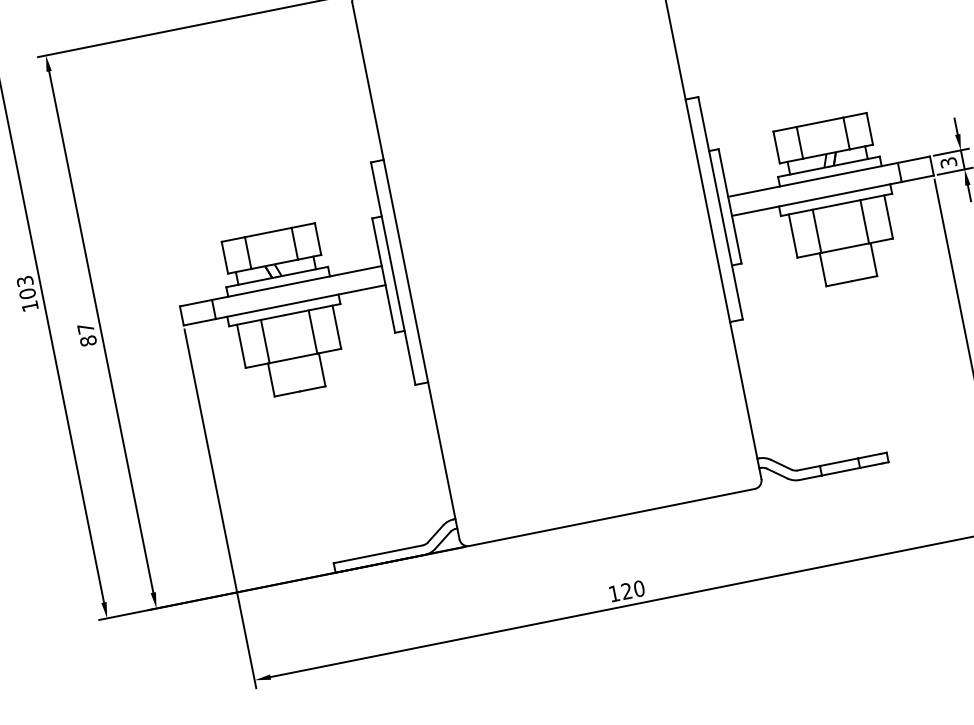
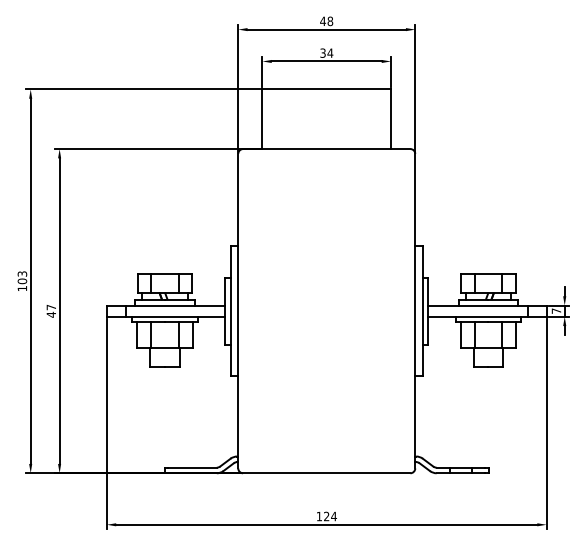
text: (948, 161) -> (556, 310), 3 -> 7
text: (88, 340) -> (51, 314), 87 -> 47
text: (638, 588) -> (333, 516), 120 -> 124

